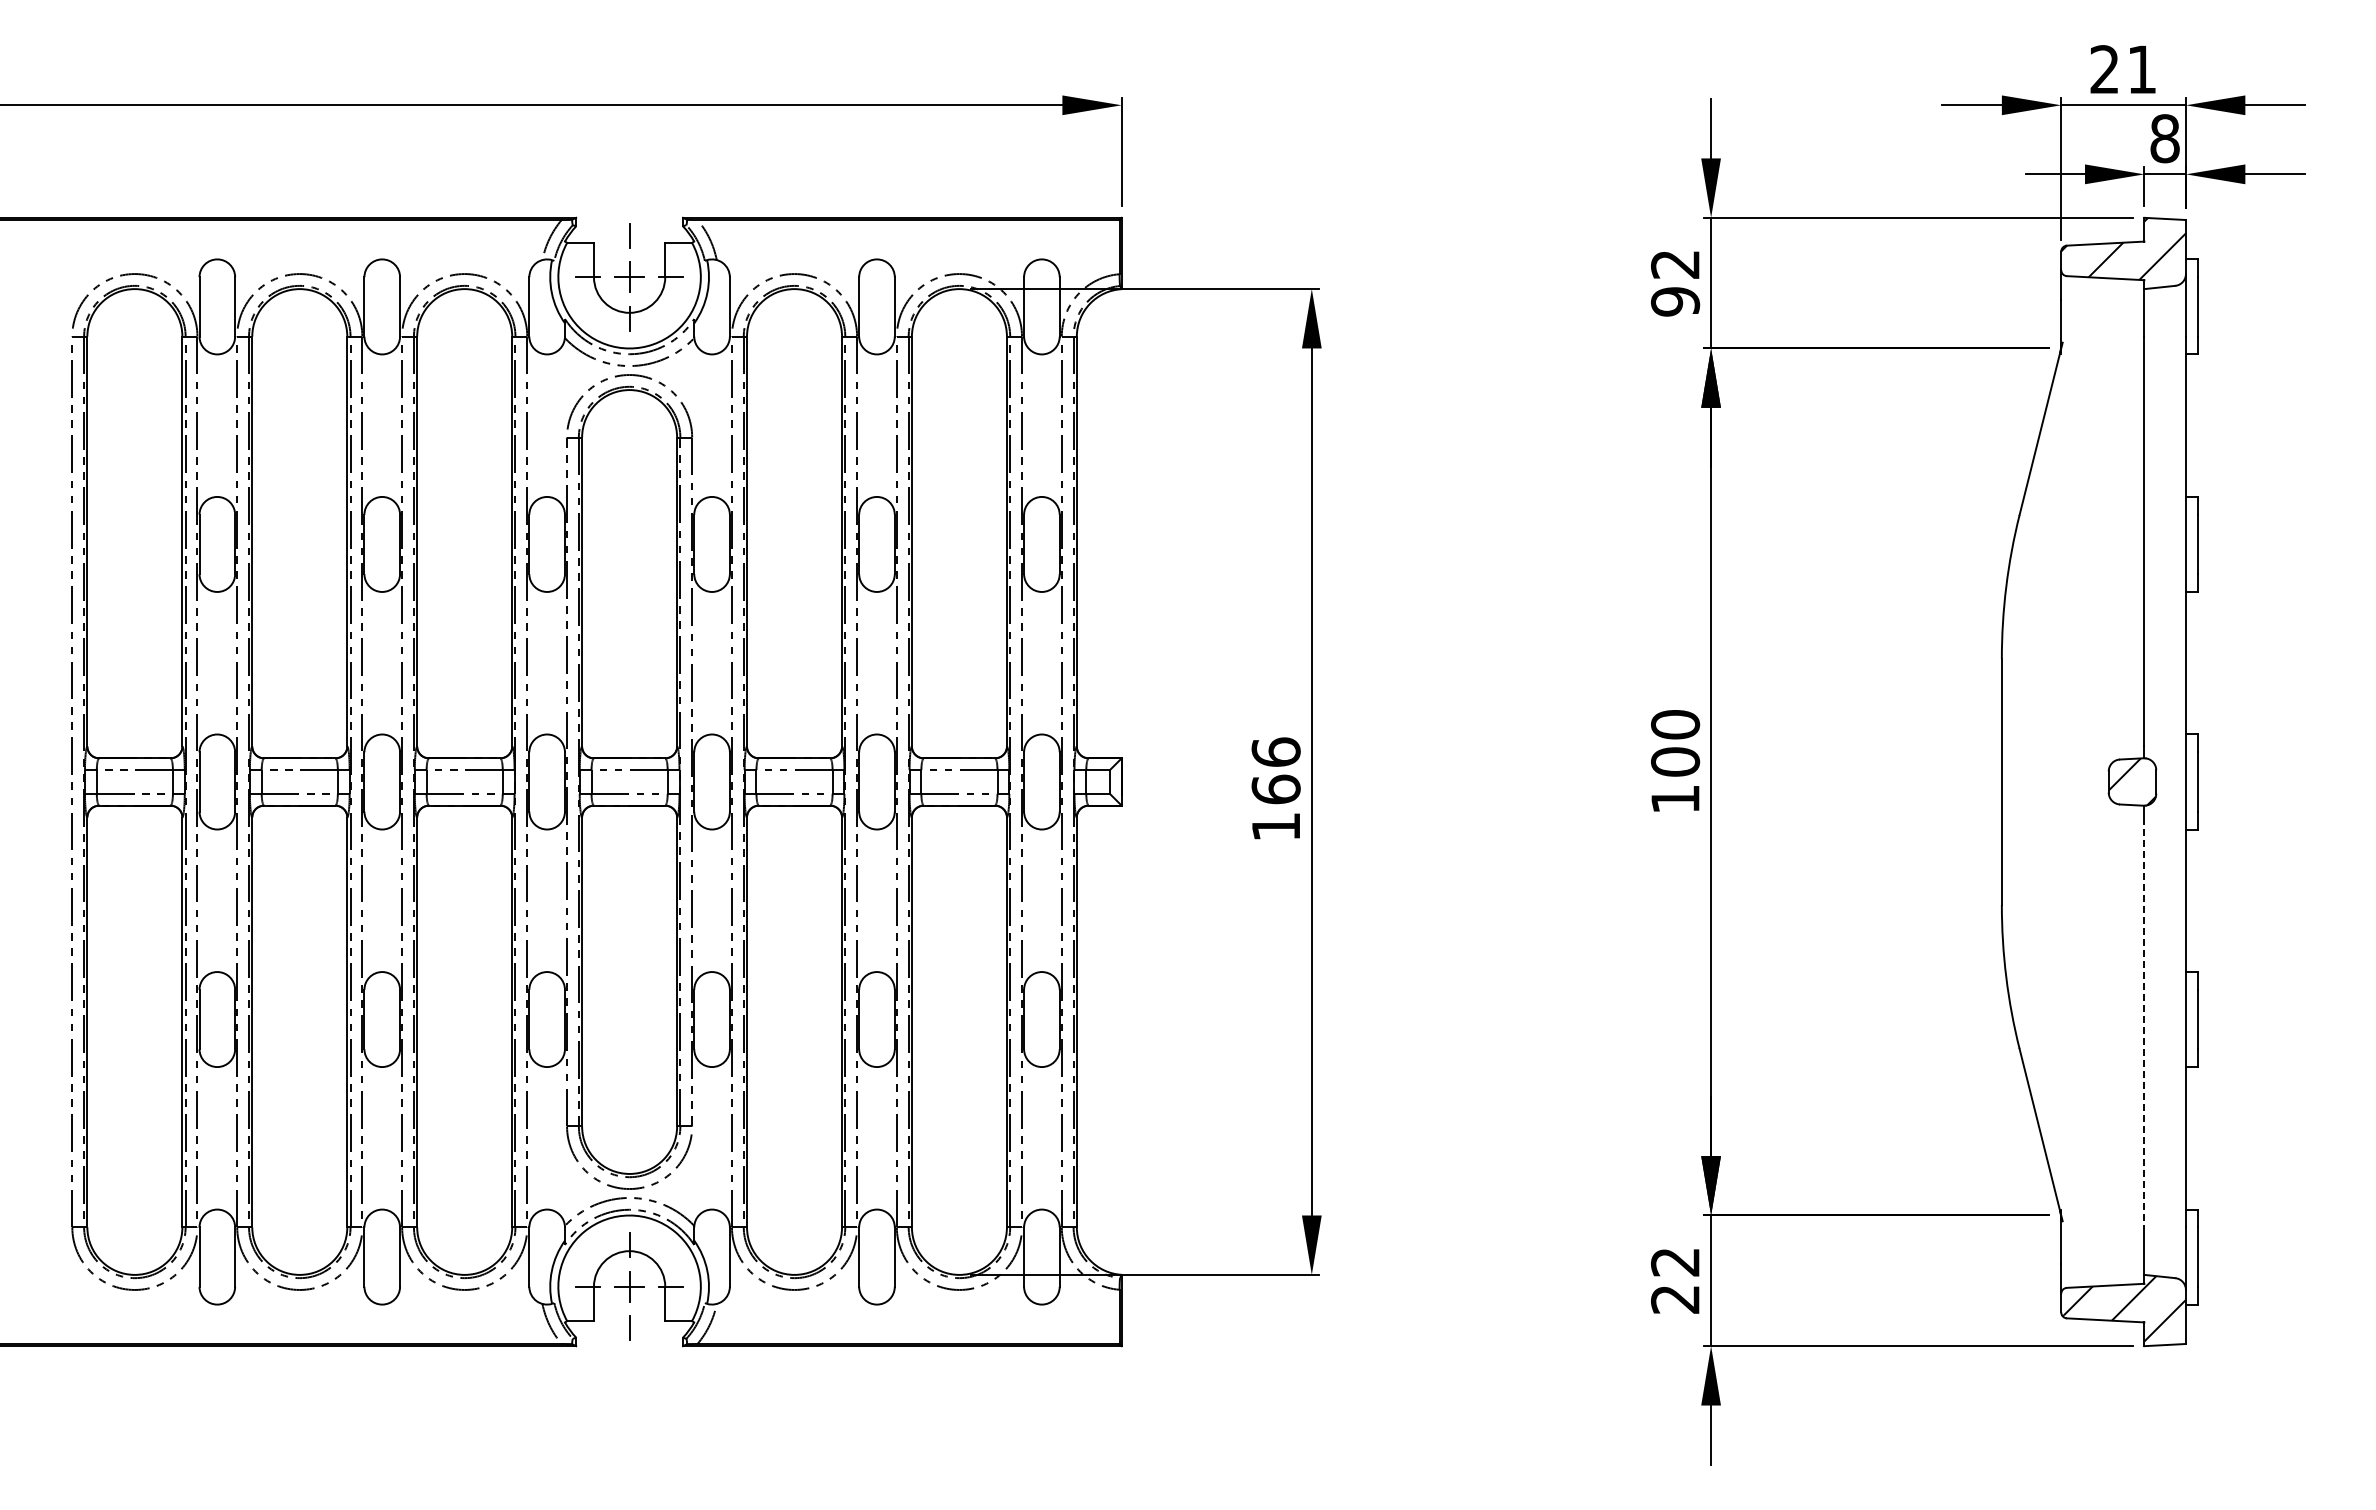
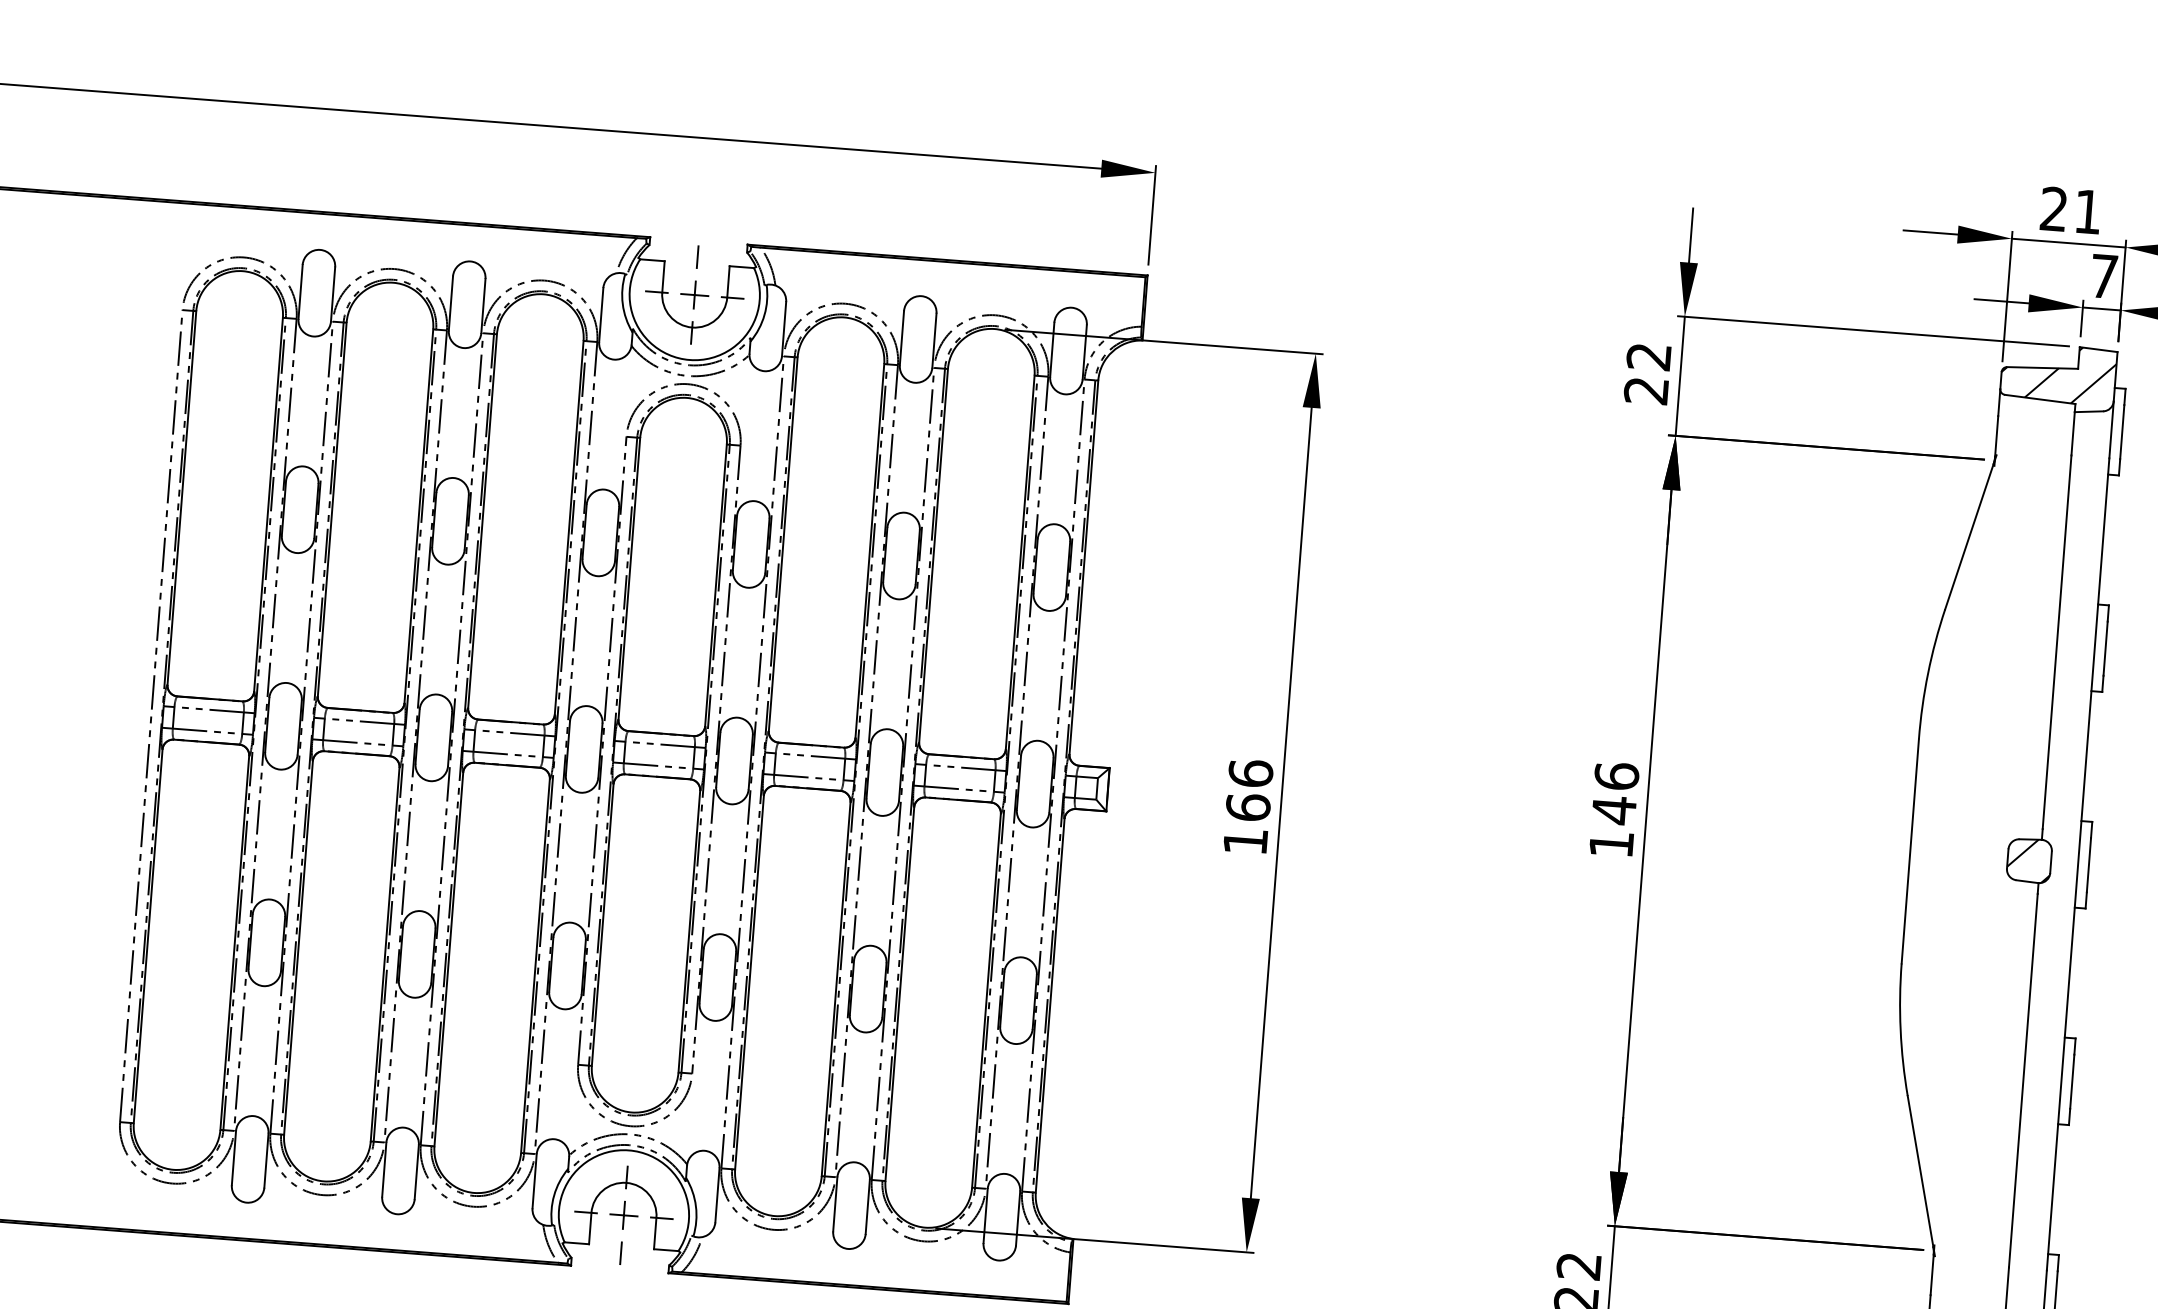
text: (2164, 138) -> (2103, 276), 8 -> 7
text: (1675, 301) -> (1646, 390), 92 -> 22
text: (1675, 743) -> (1615, 793), 100 -> 146
line: (2144, 1022) -> (2023, 1080), dashed -> solid

